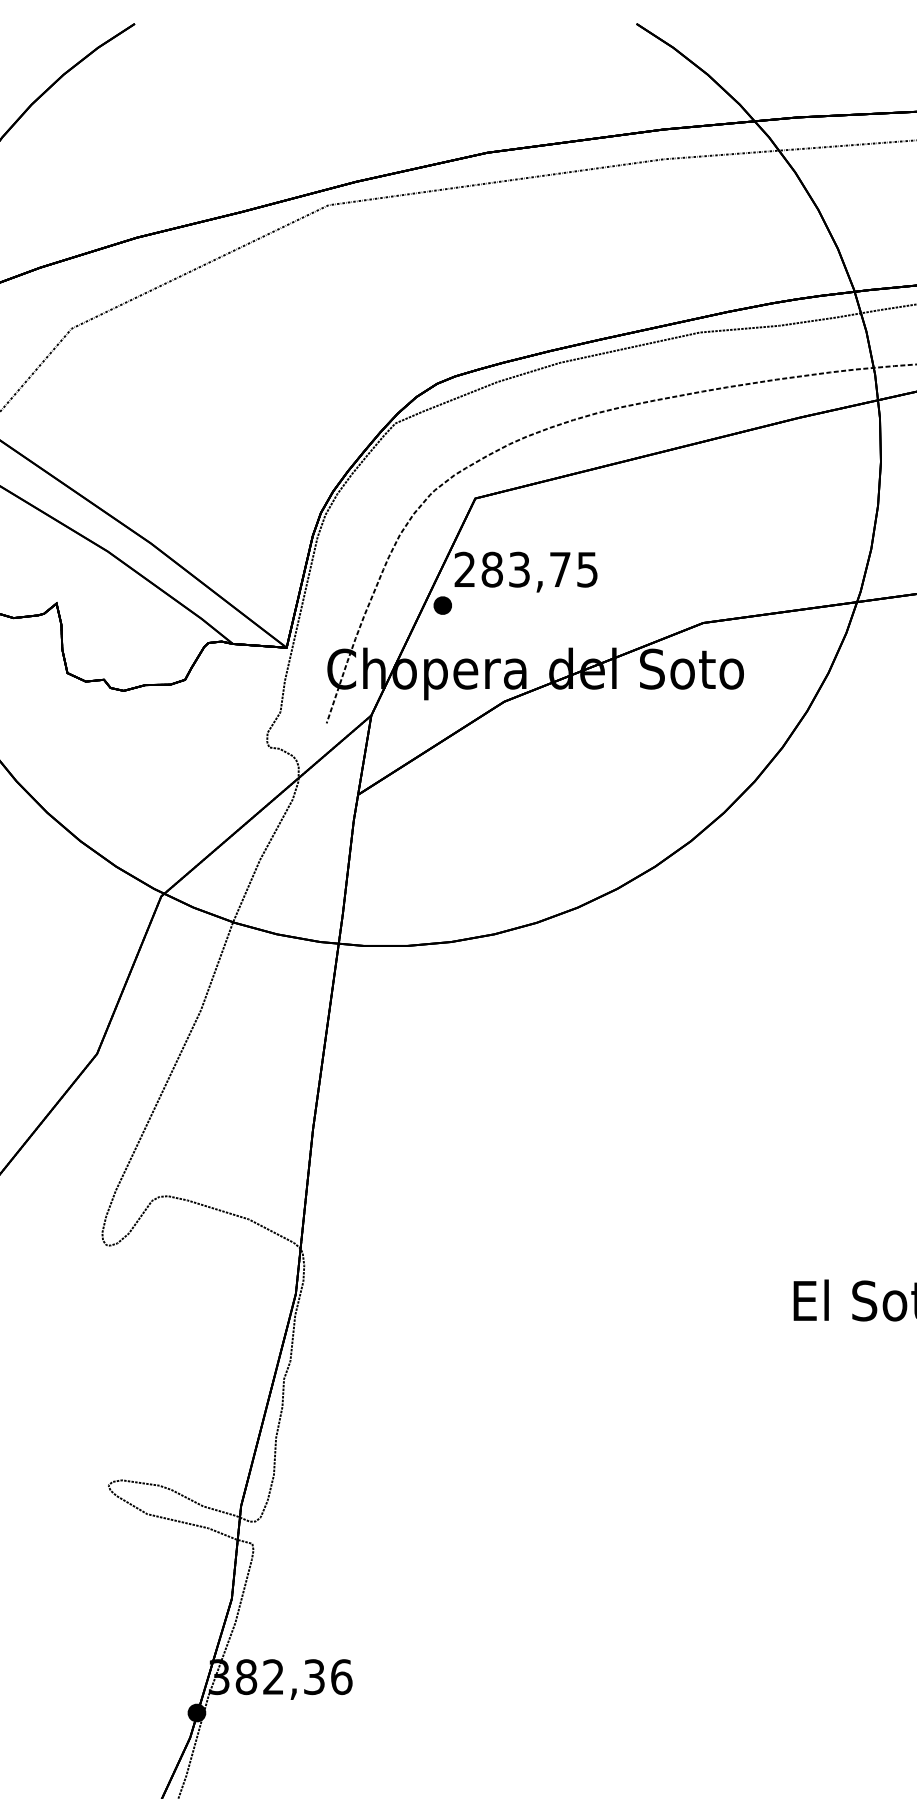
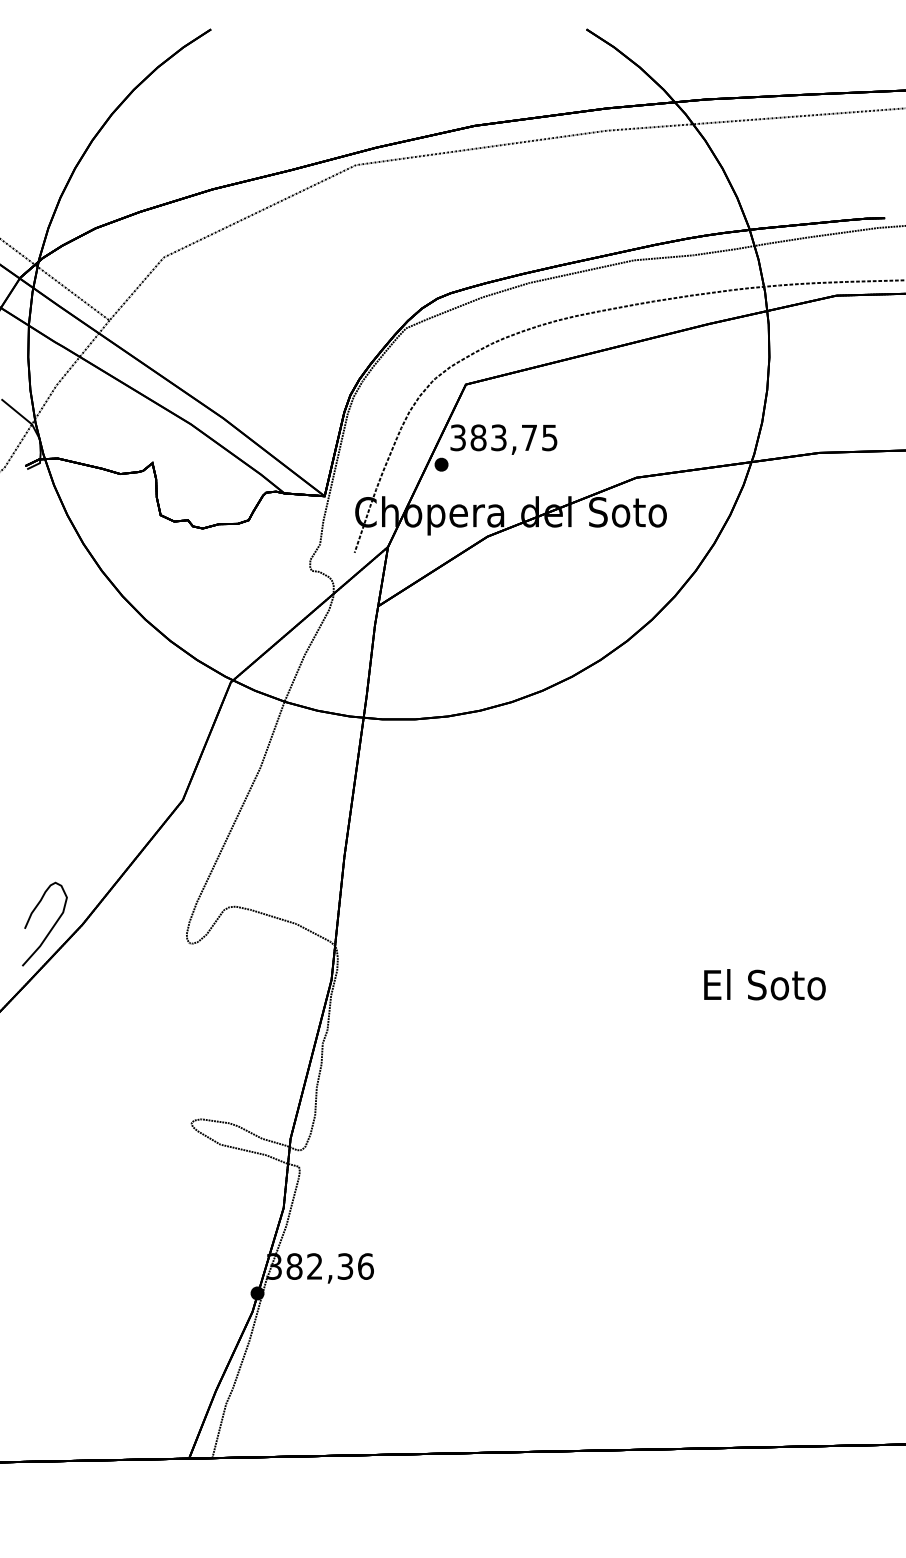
text: (464, 569) -> (457, 437), 283,75 -> 383,75

